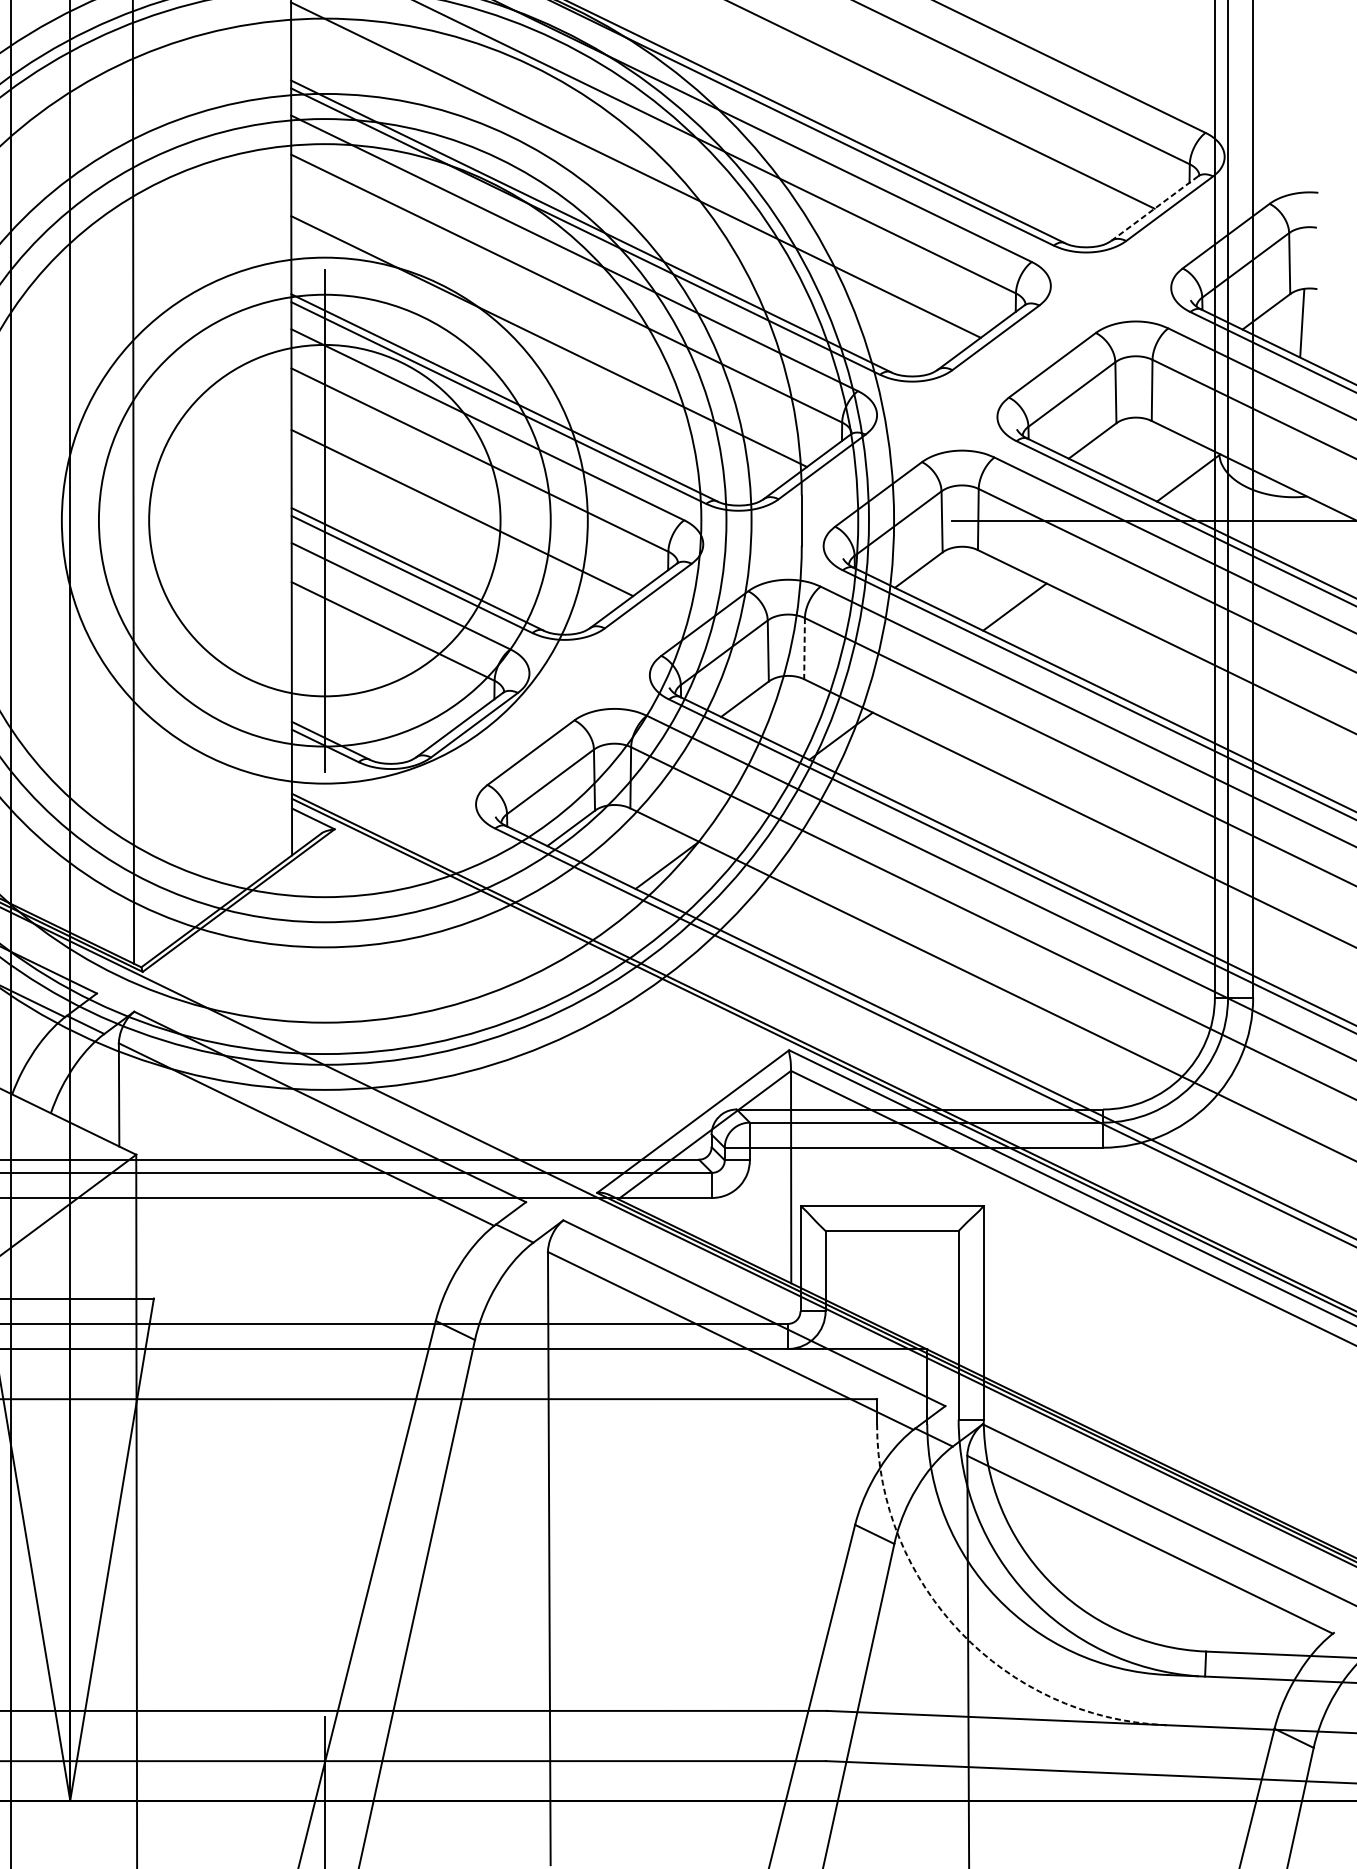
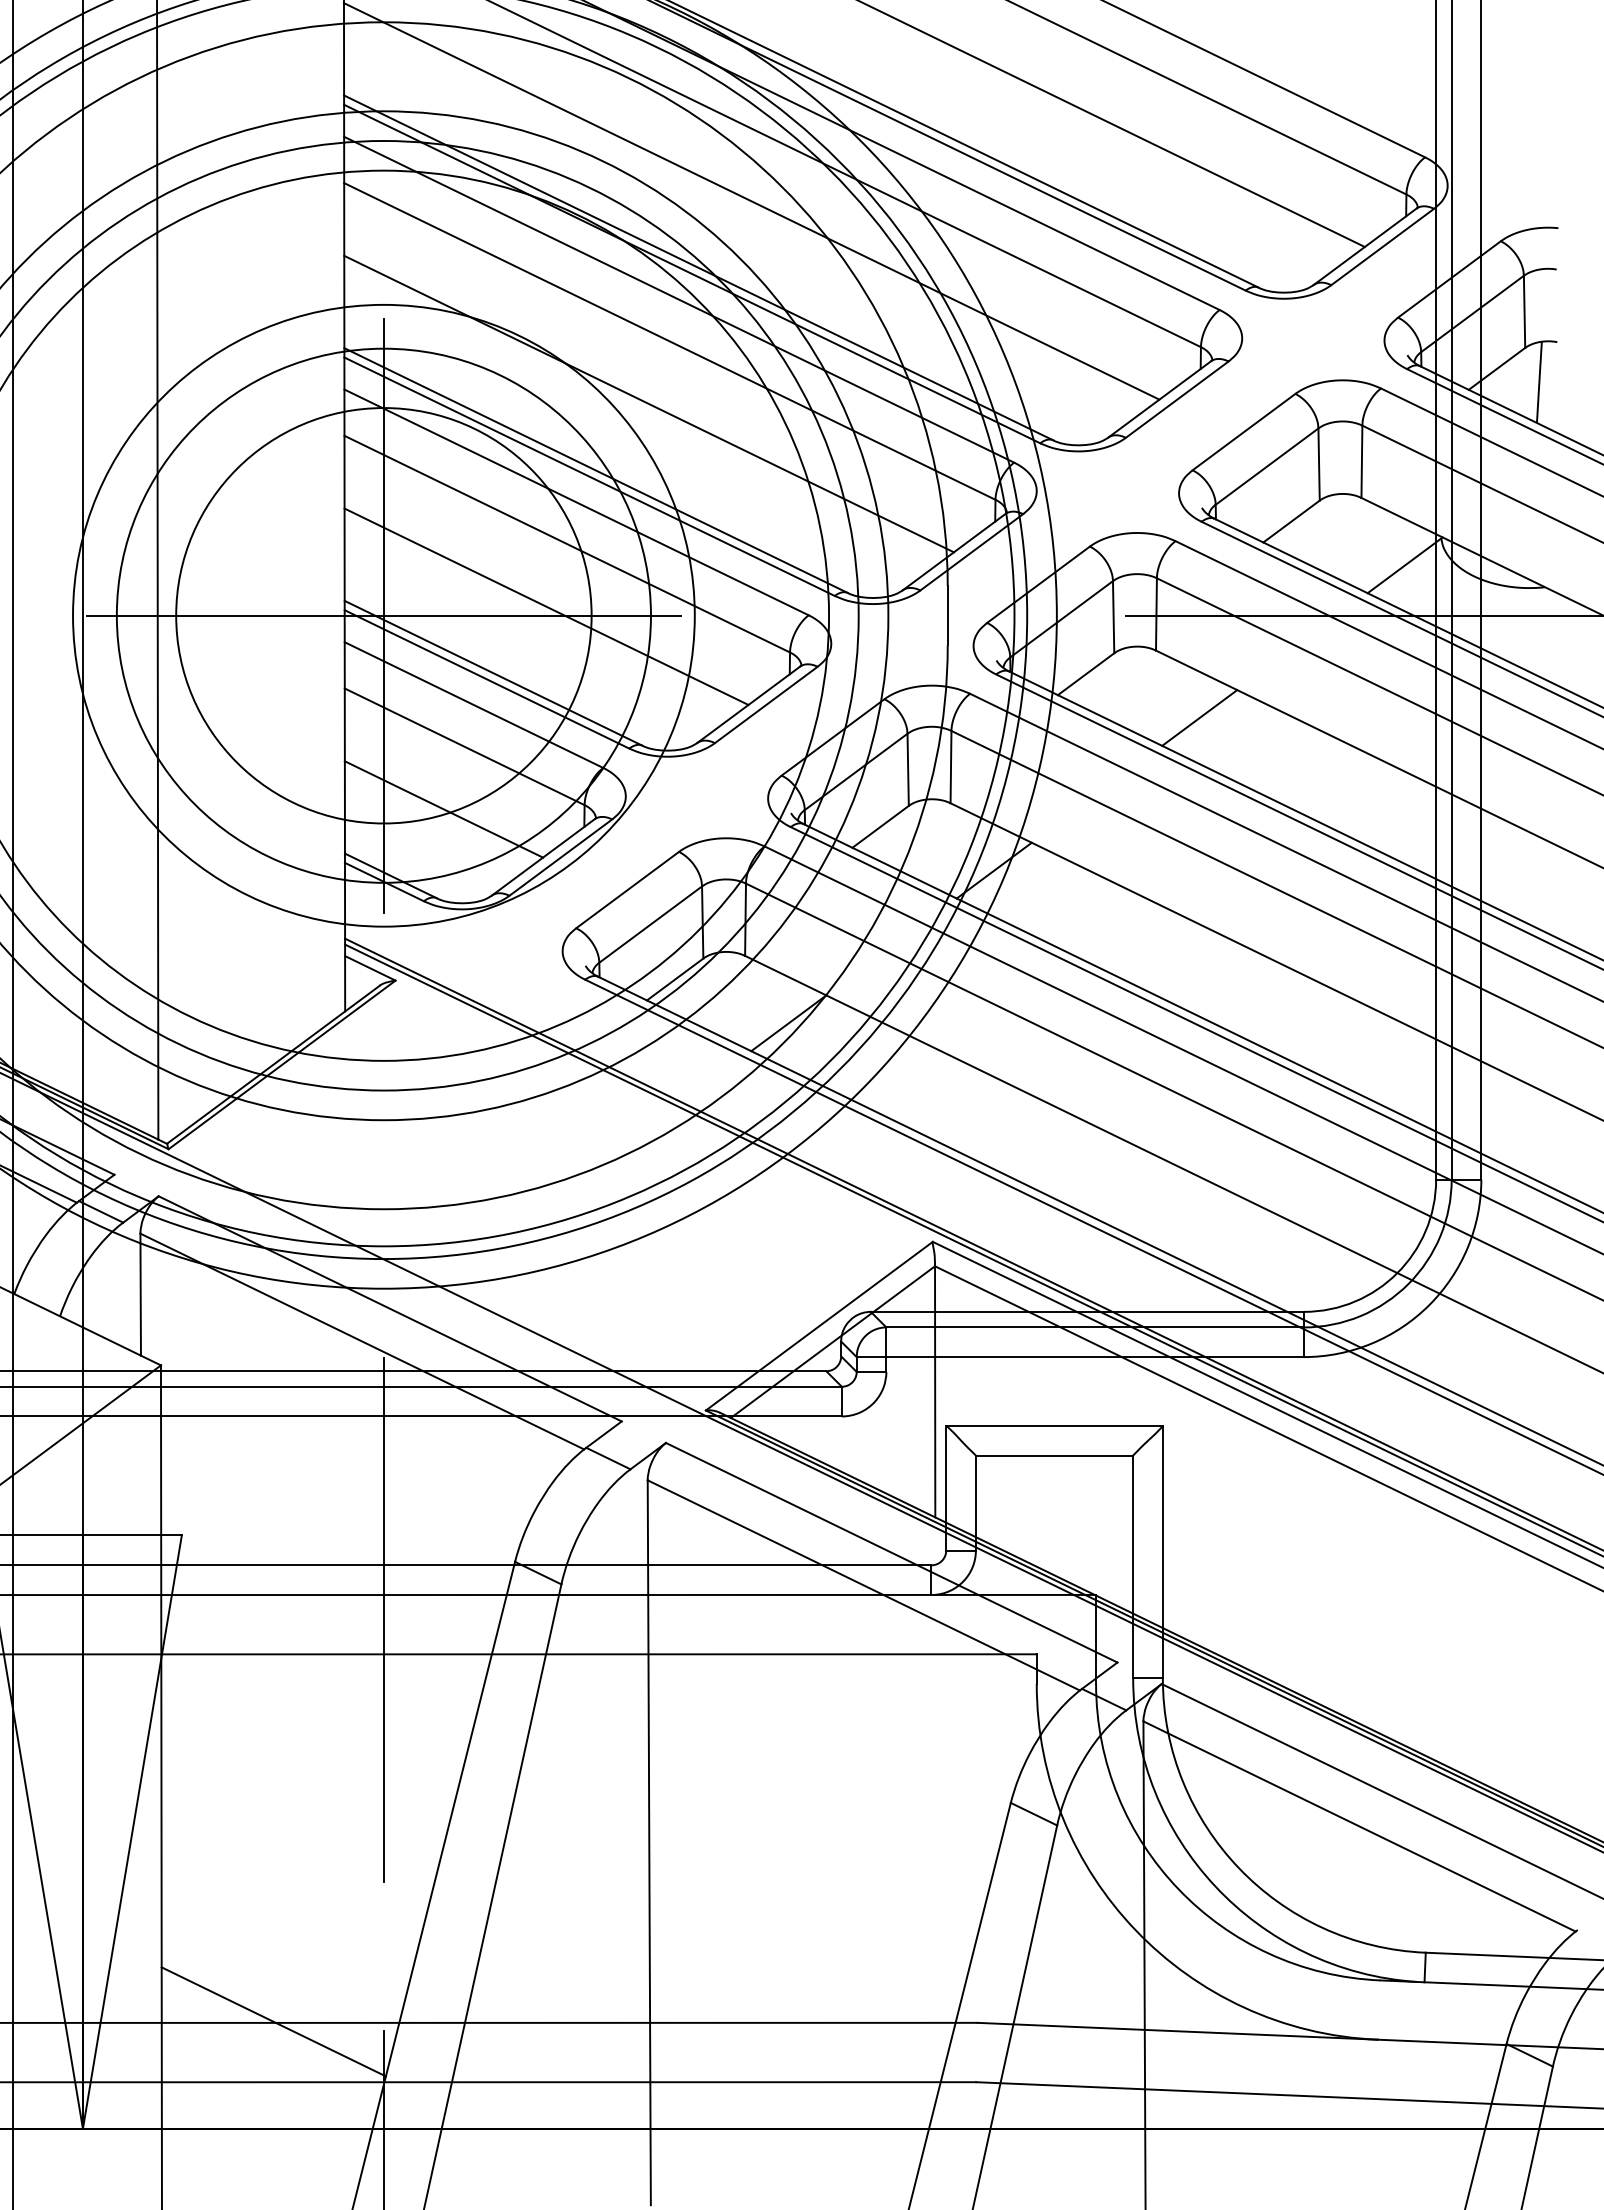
line: (1155, 208) -> (1365, 246), dashed -> solid
line: (324, 520) -> (383, 615), added
line: (804, 649) -> (951, 767), dashed -> solid
line: (375, 684) -> (443, 809), added
line: (324, 1369) -> (383, 1619), added
arc: (960, 1632) -> (1135, 1930), dashed -> solid
line: (231, 1709) -> (273, 2021), added

